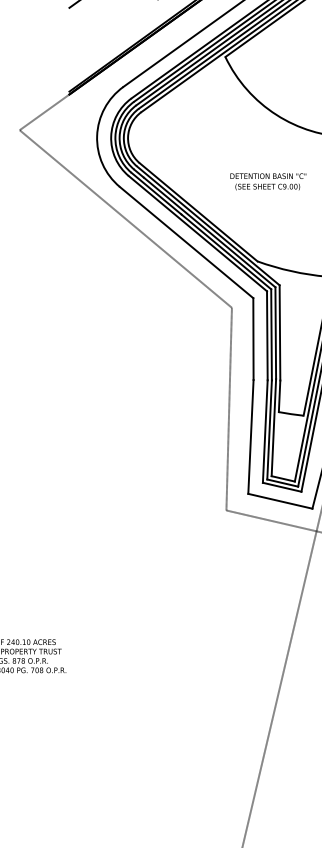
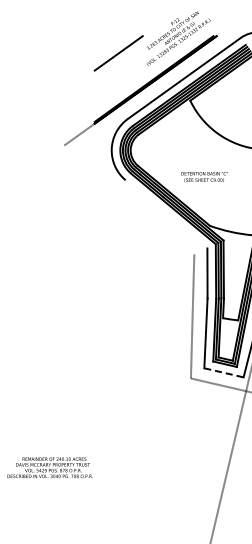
text: (268, 182) -> (204, 177), moved
line: (126, 218) -> (129, 199), removed
line: (186, 242) -> (166, 214), removed
line: (281, 500) -> (224, 372), solid -> dashed

